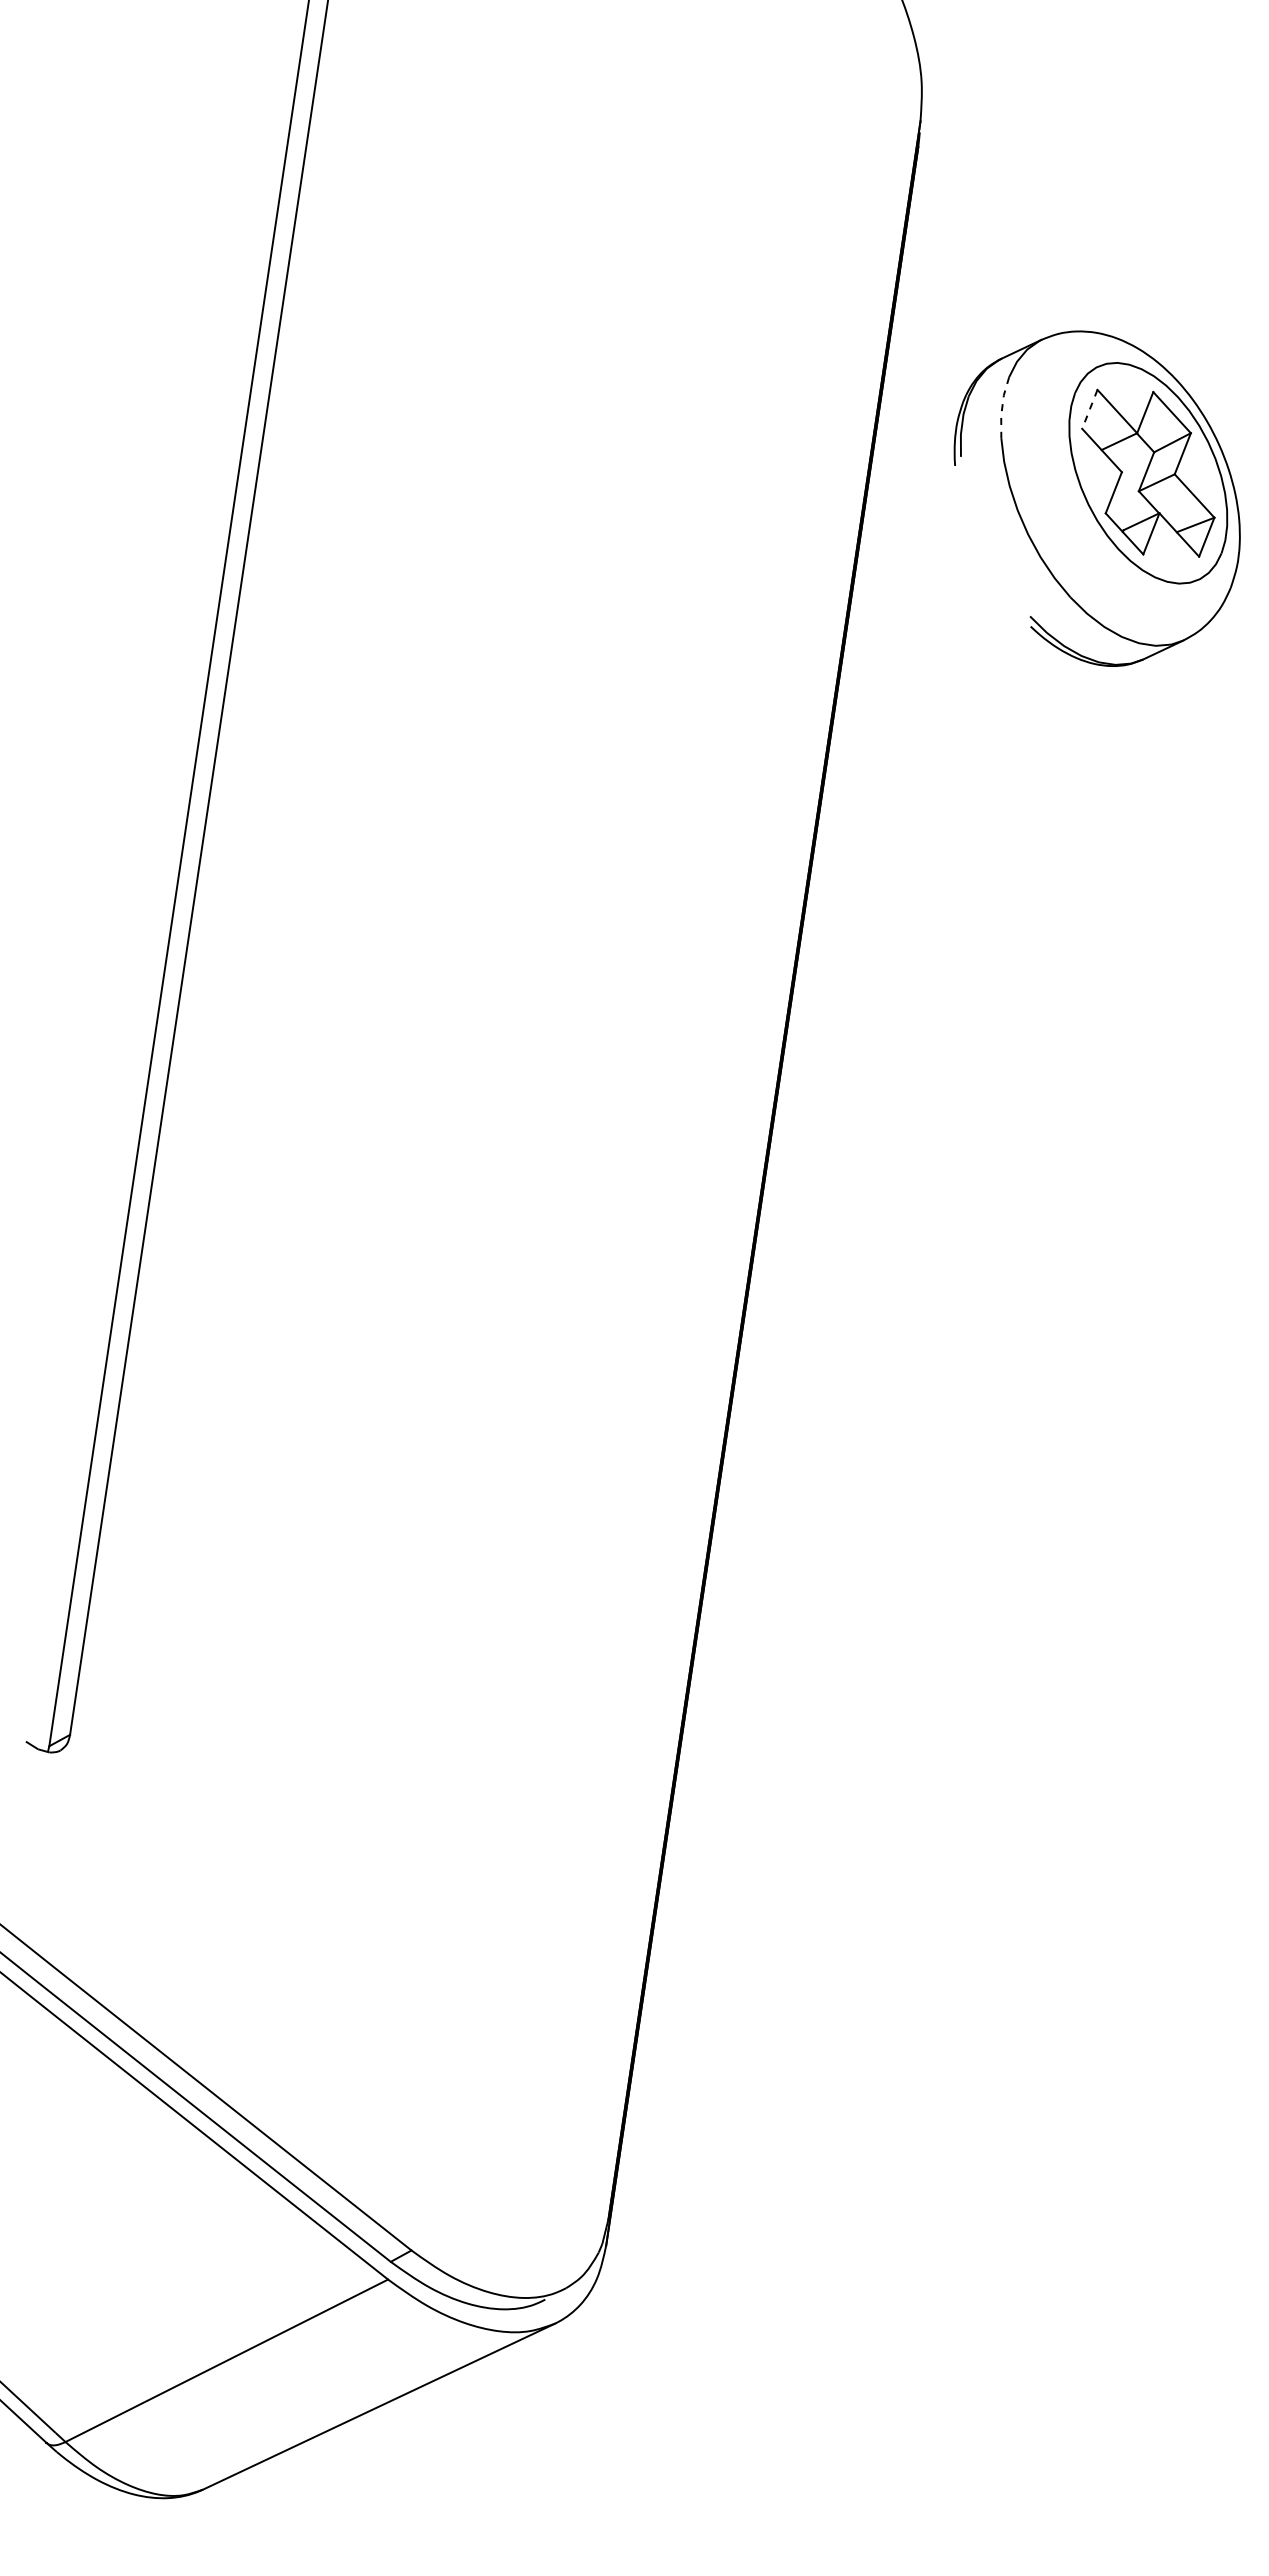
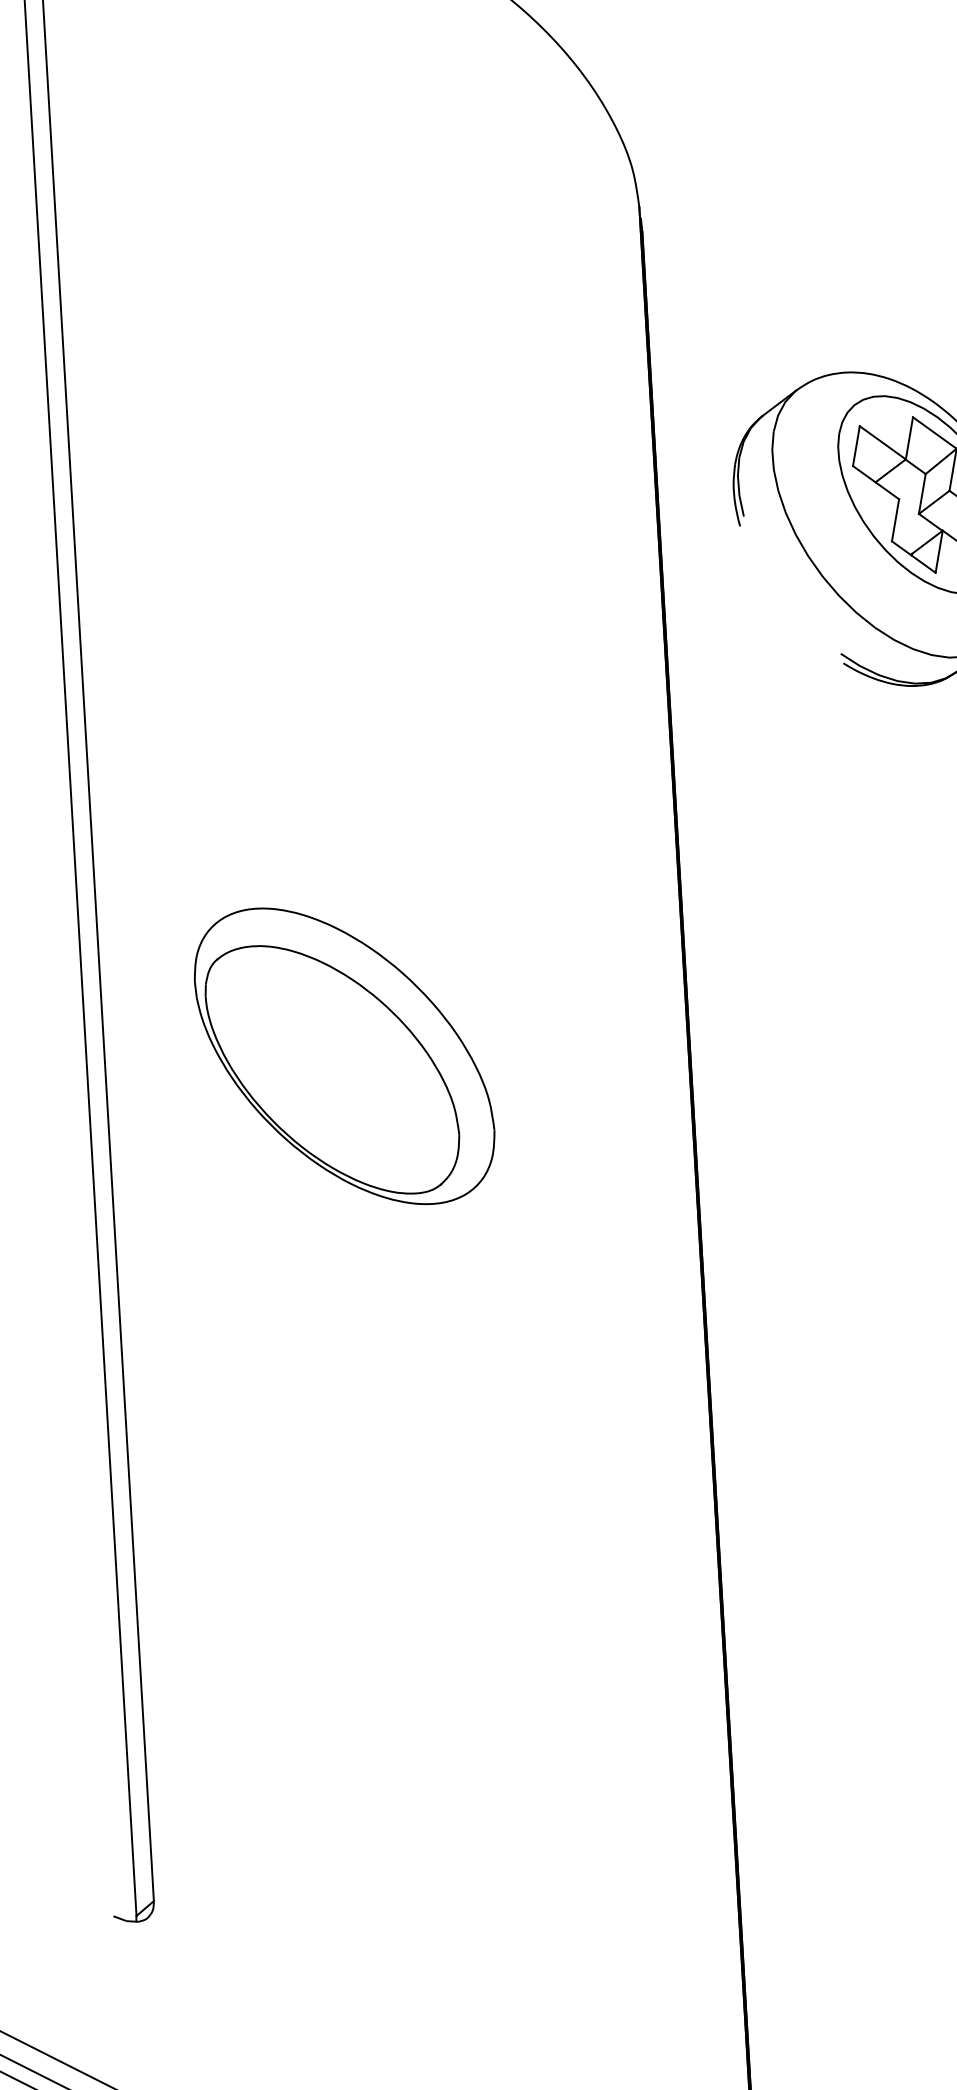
line: (1002, 408) -> (773, 462), dashed -> solid
line: (1089, 409) -> (856, 446), dashed -> solid
part: (441, 919) -> (344, 1056), added

